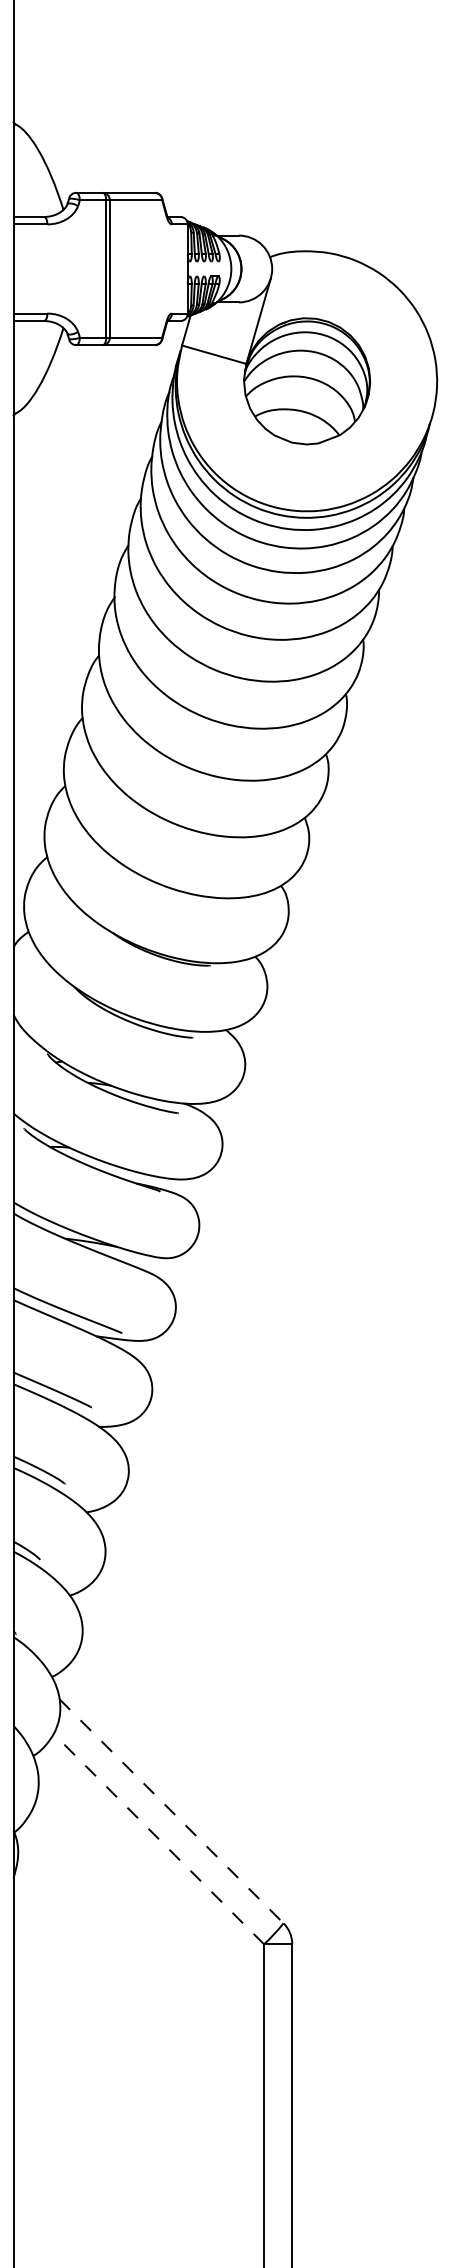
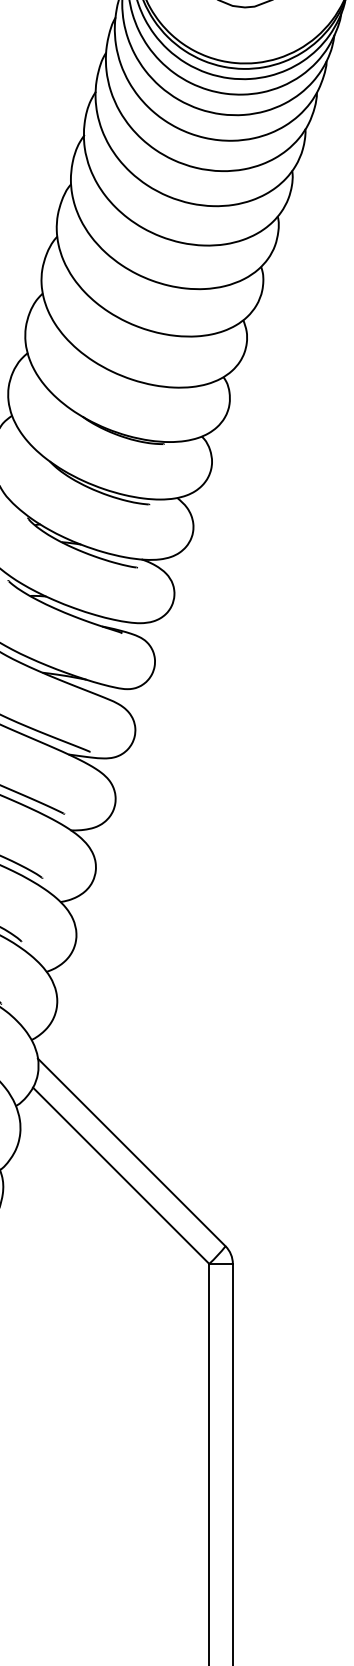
line: (171, 1811) -> (131, 1152), dashed -> solid
line: (158, 1839) -> (120, 1176), dashed -> solid

